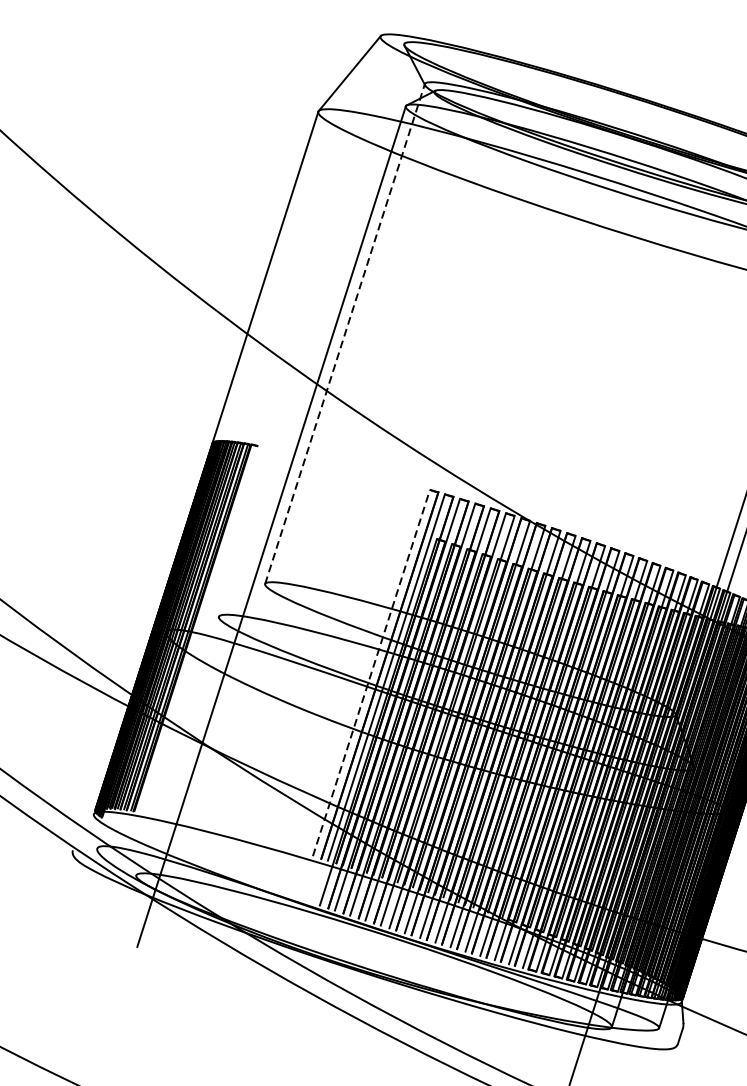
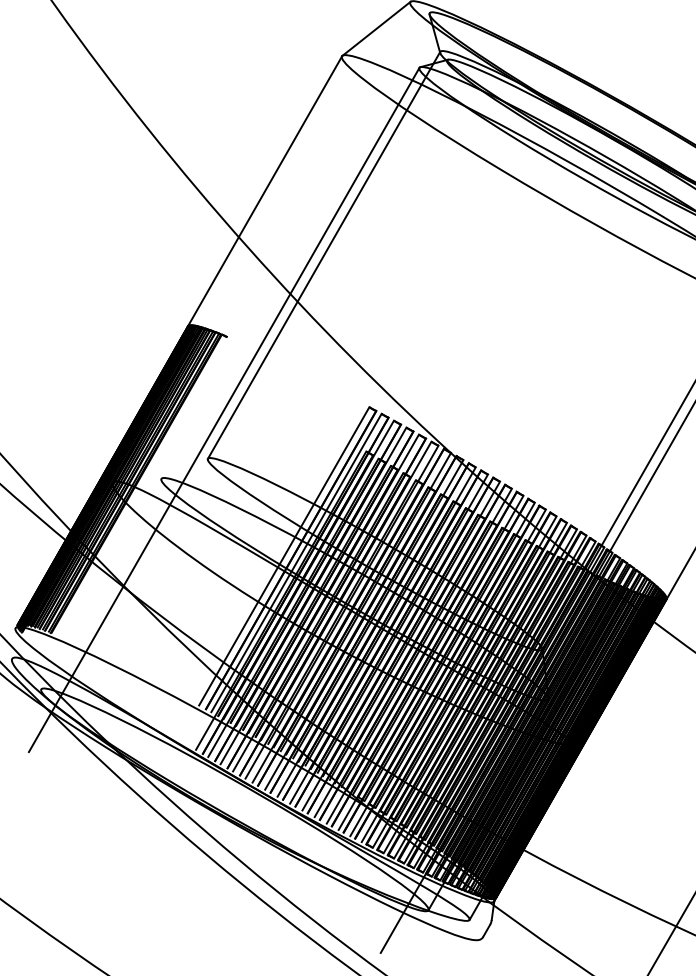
line: (345, 332) -> (324, 254), dashed -> solid
line: (371, 673) -> (284, 556), dashed -> solid

